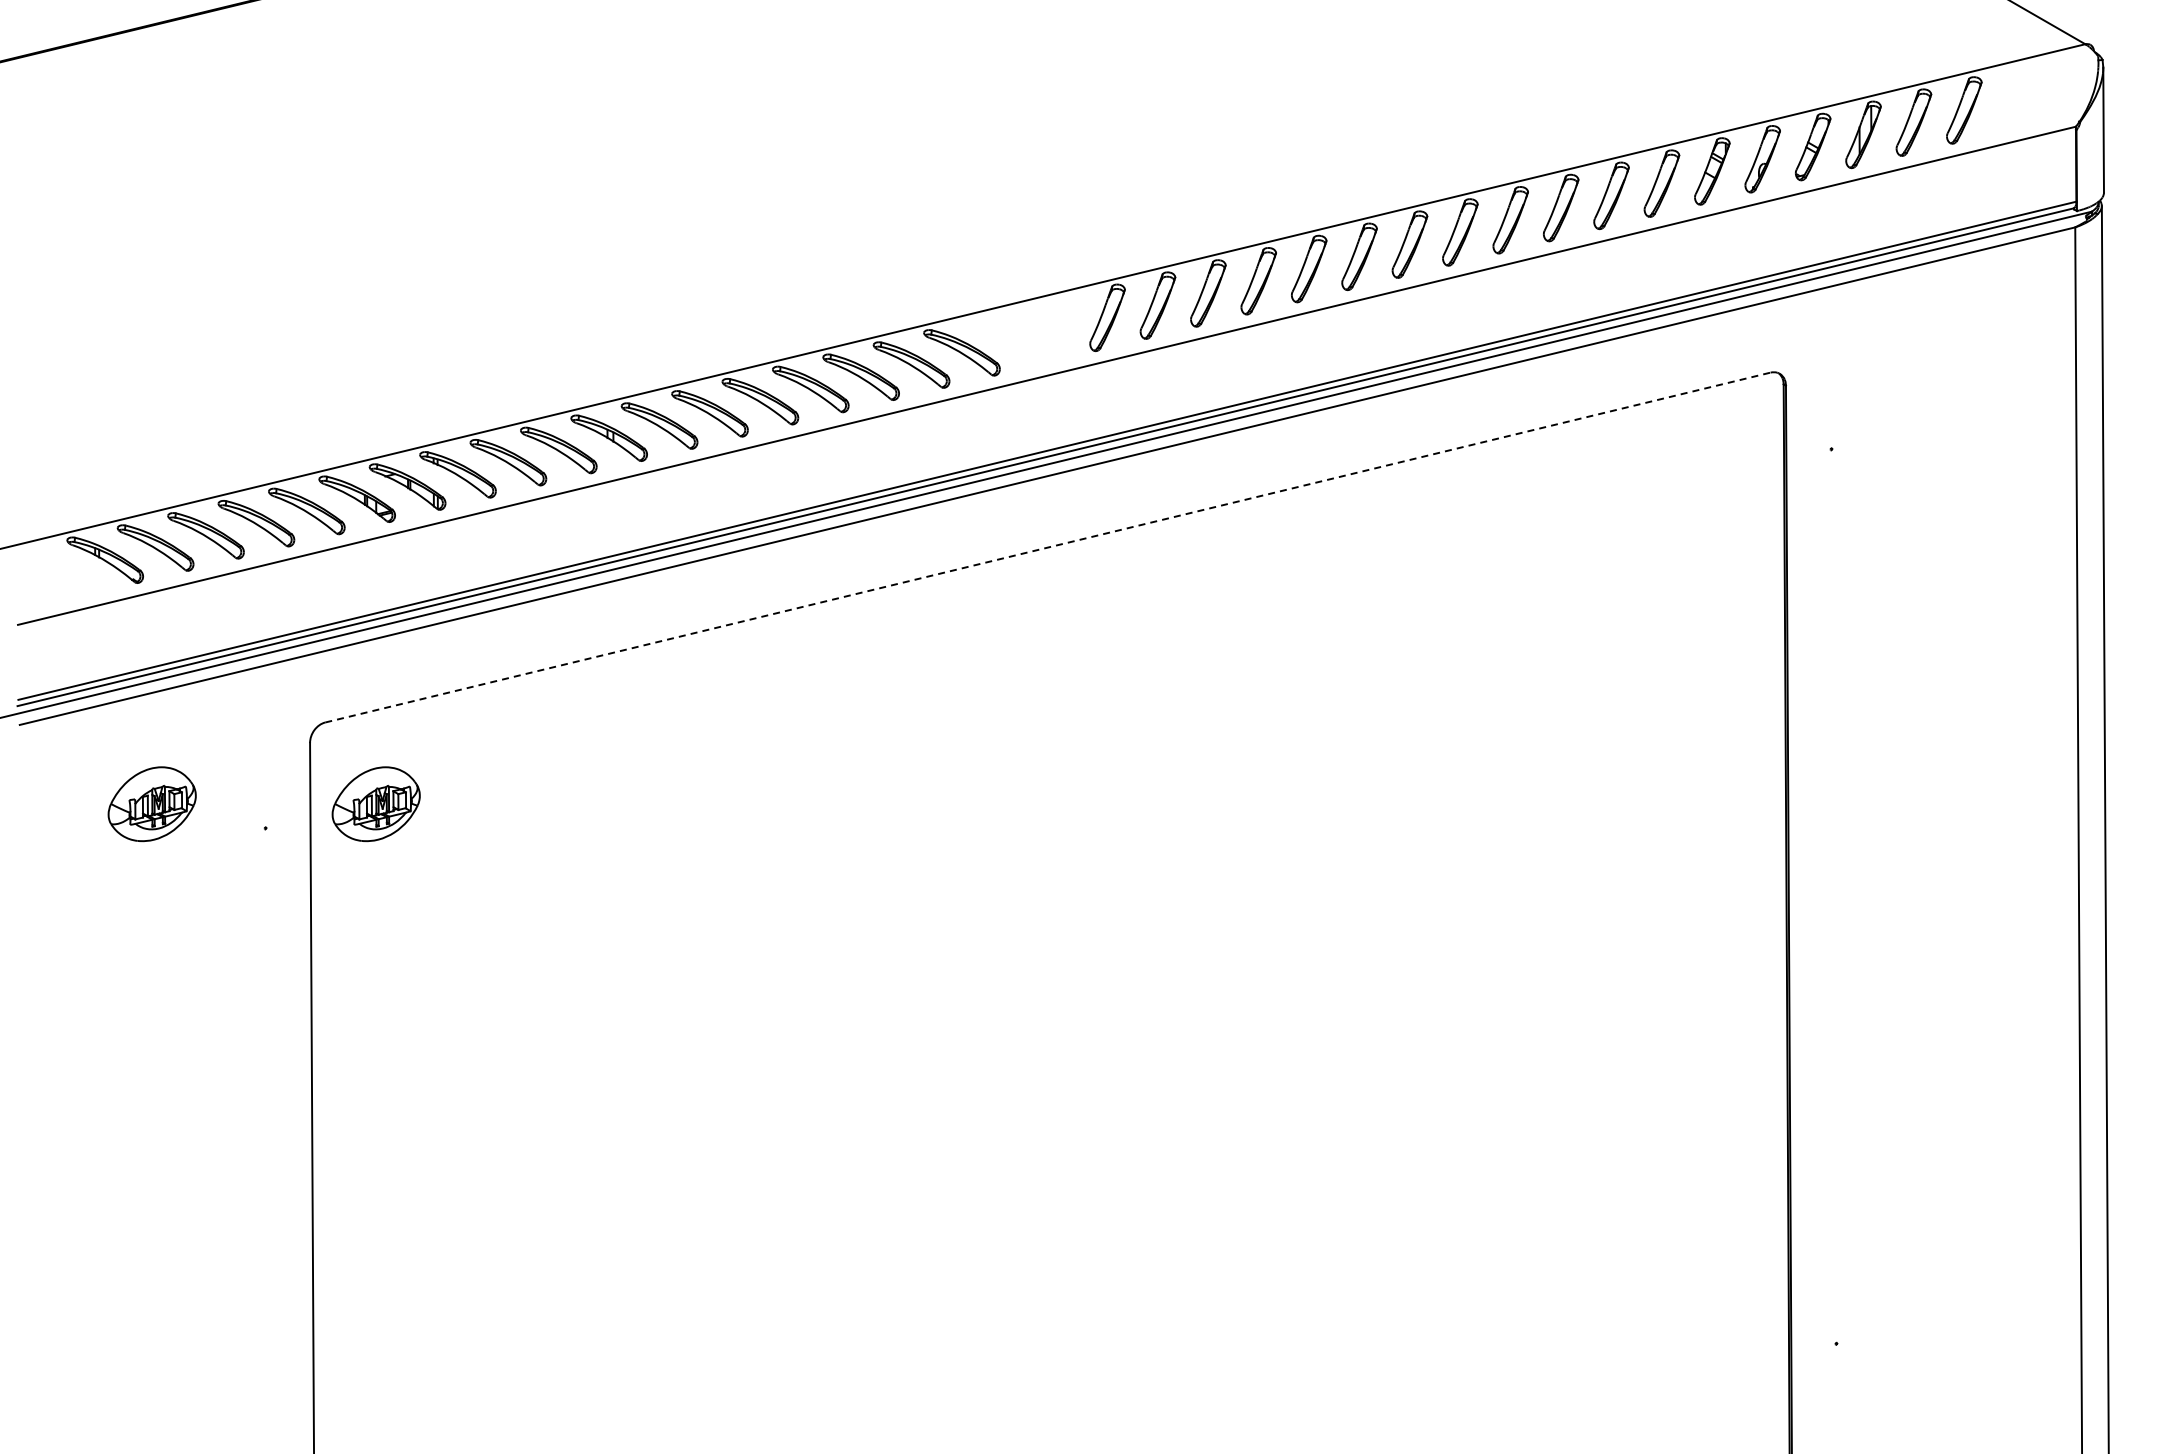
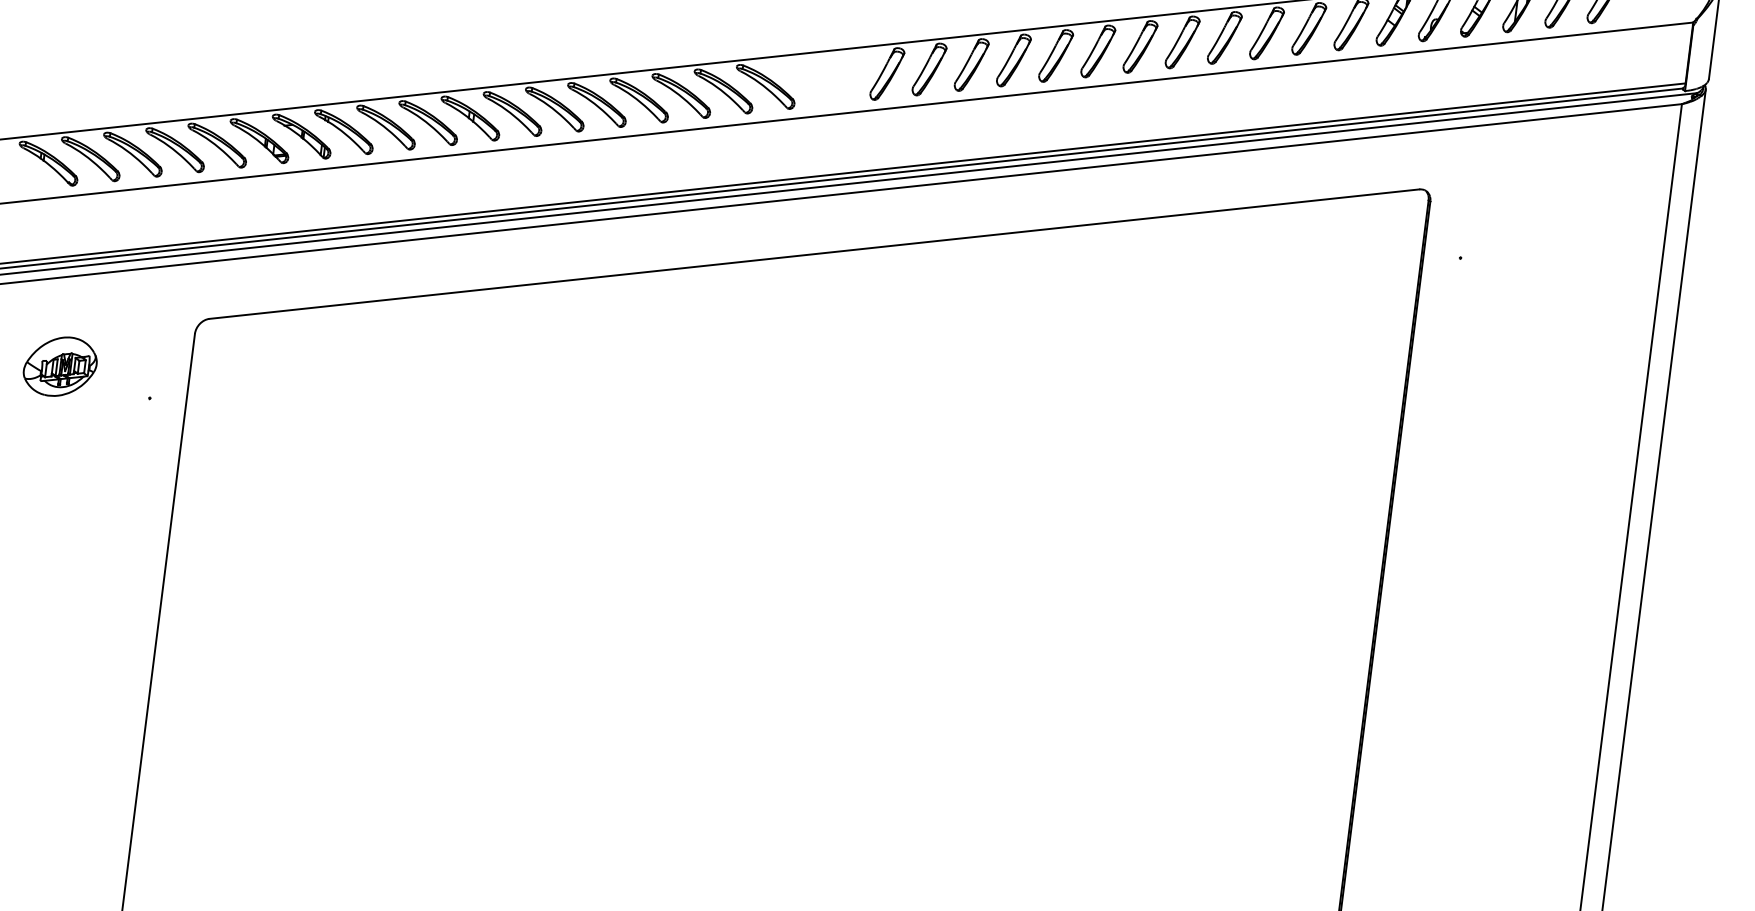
line: (1047, 547) -> (814, 254), dashed -> solid
part: (375, 804) -> (241, 390), removed

